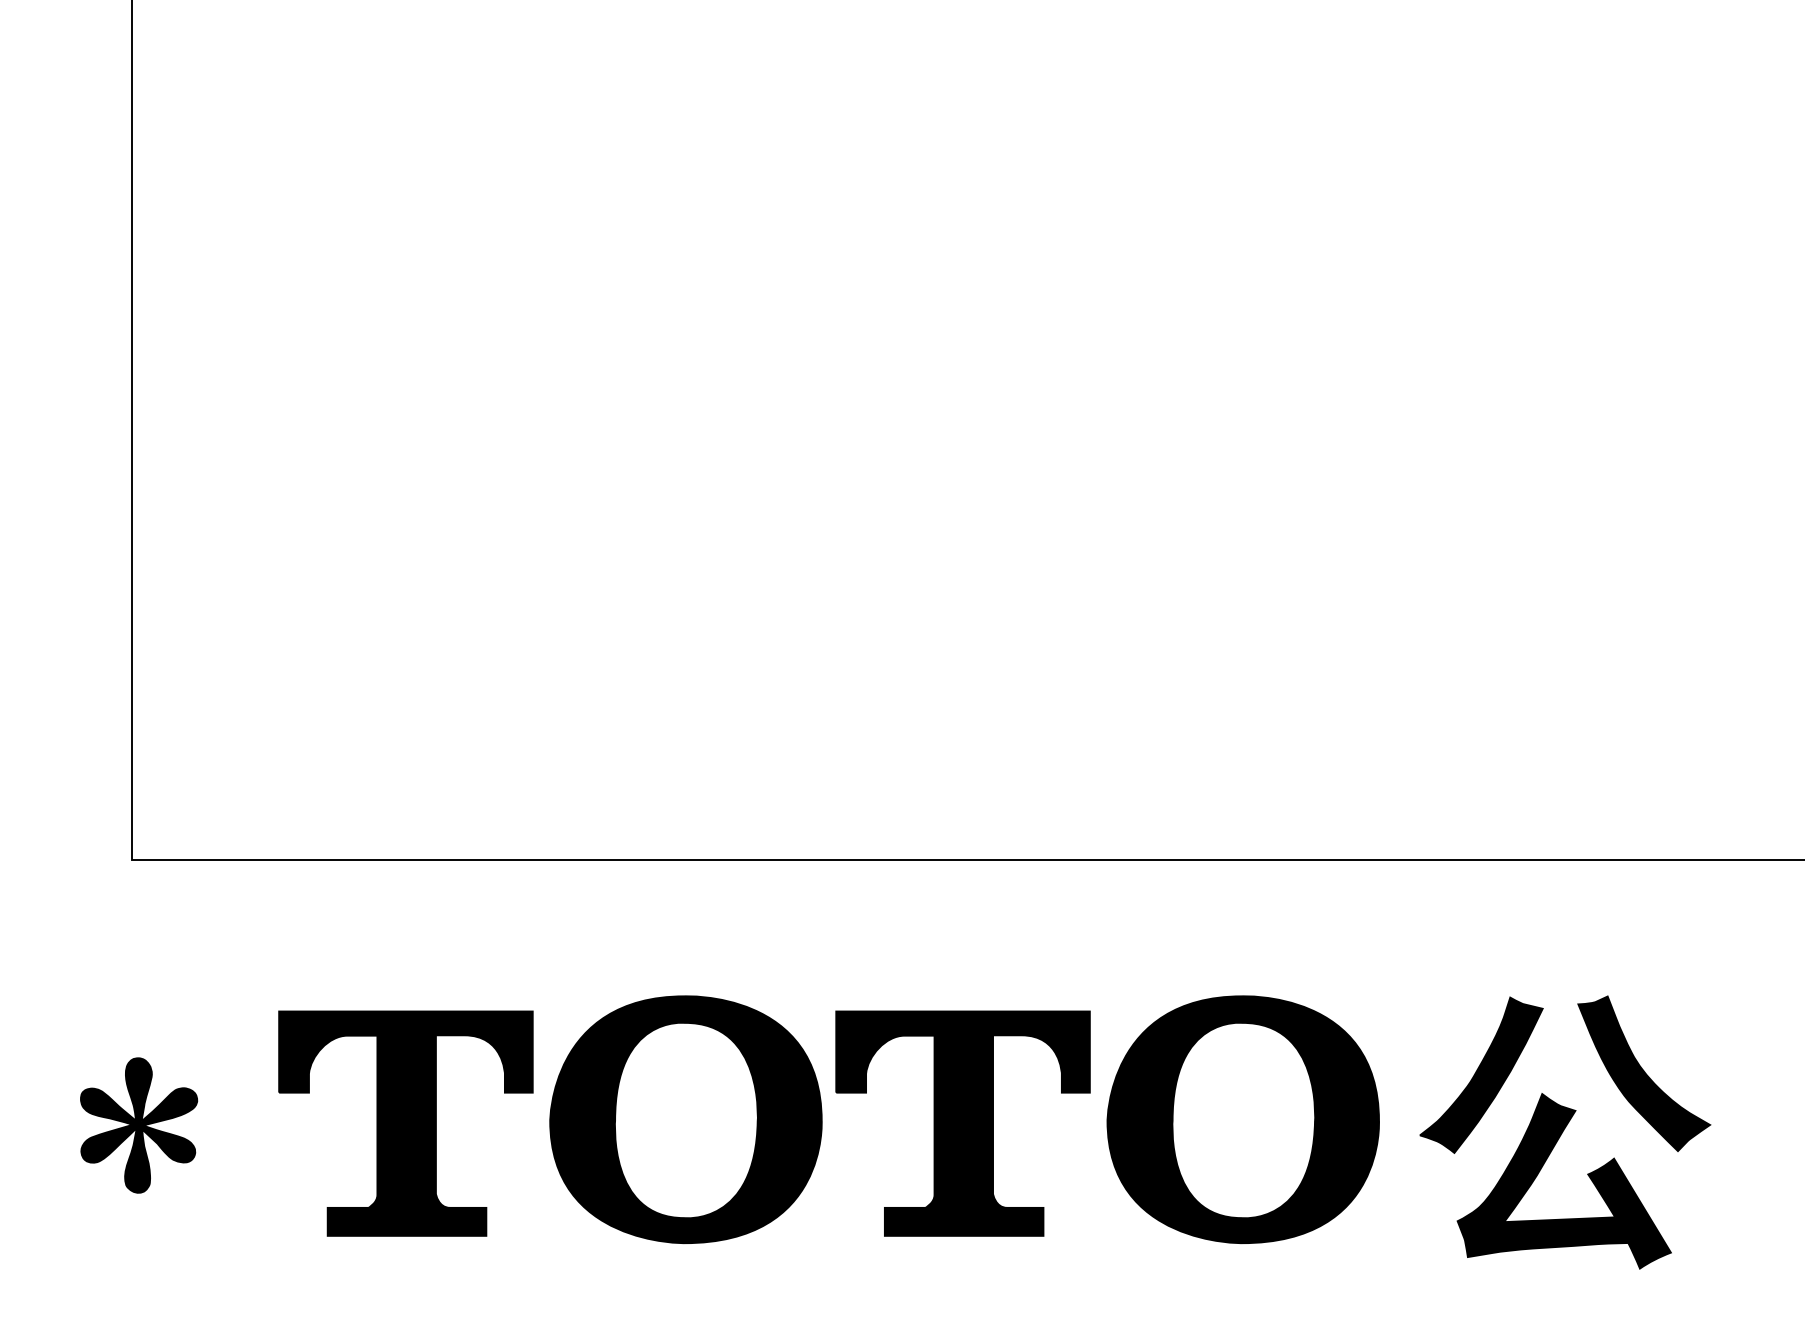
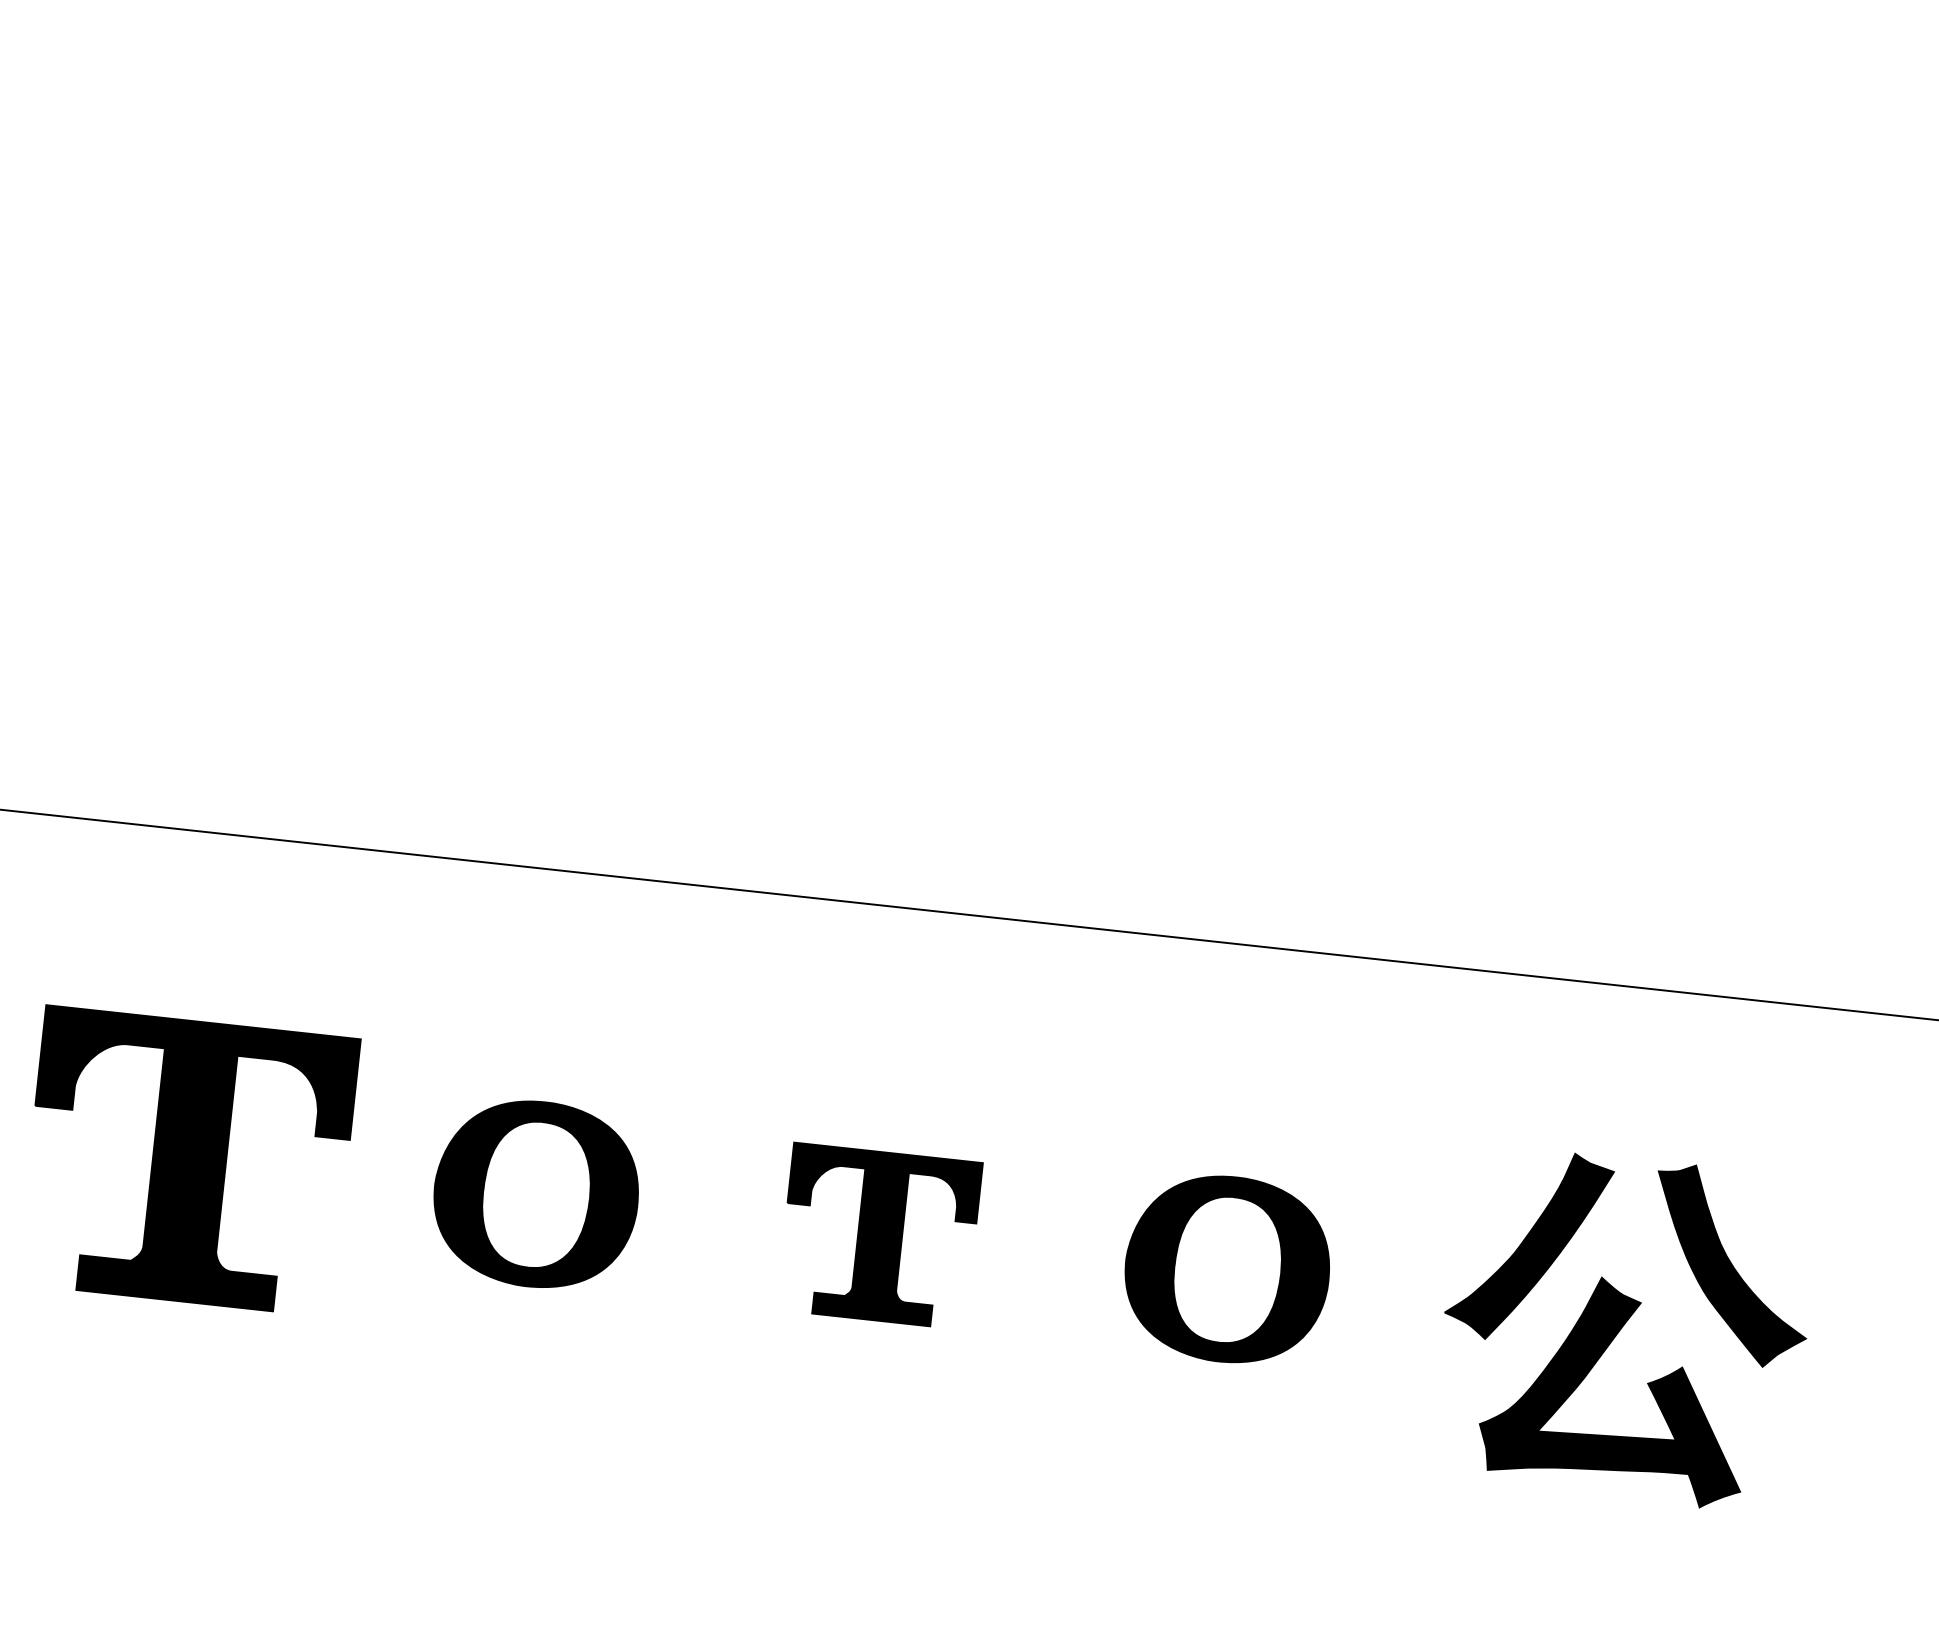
part: (685, 1119) -> (535, 1193), size x0.6
part: (1242, 1119) -> (1226, 1268), size x0.6
part: (962, 1123) -> (878, 1236), size x0.6

